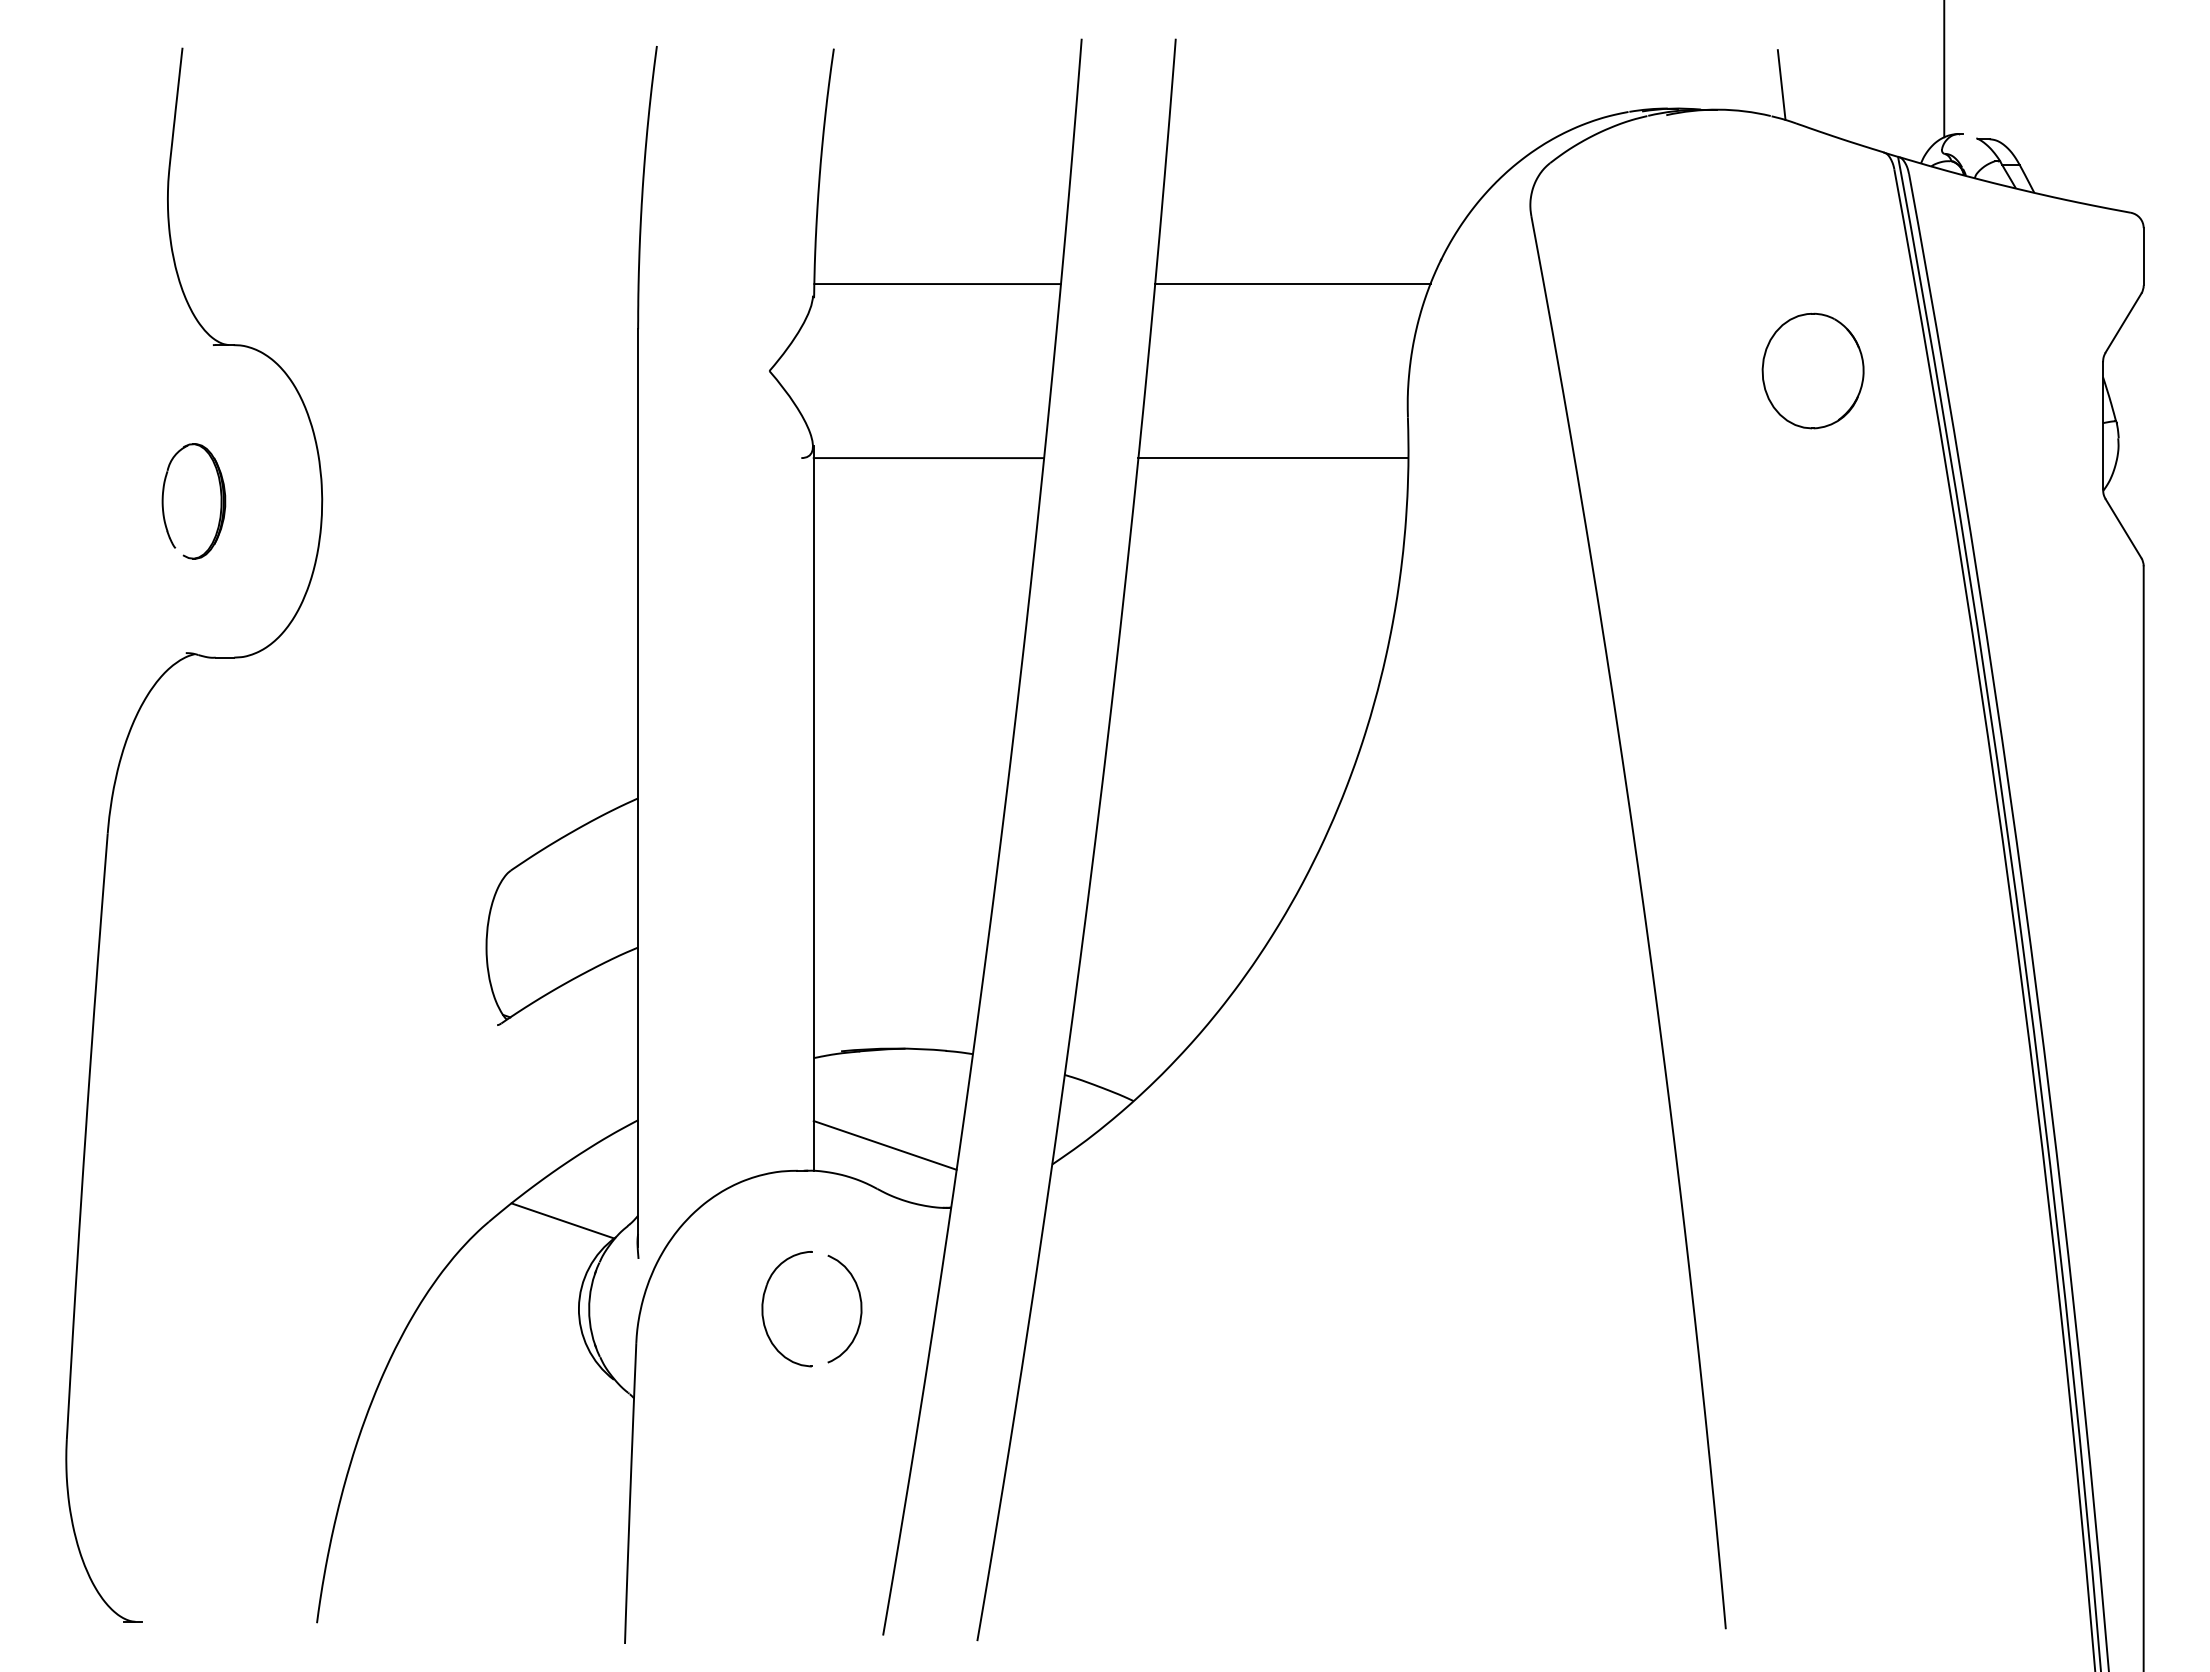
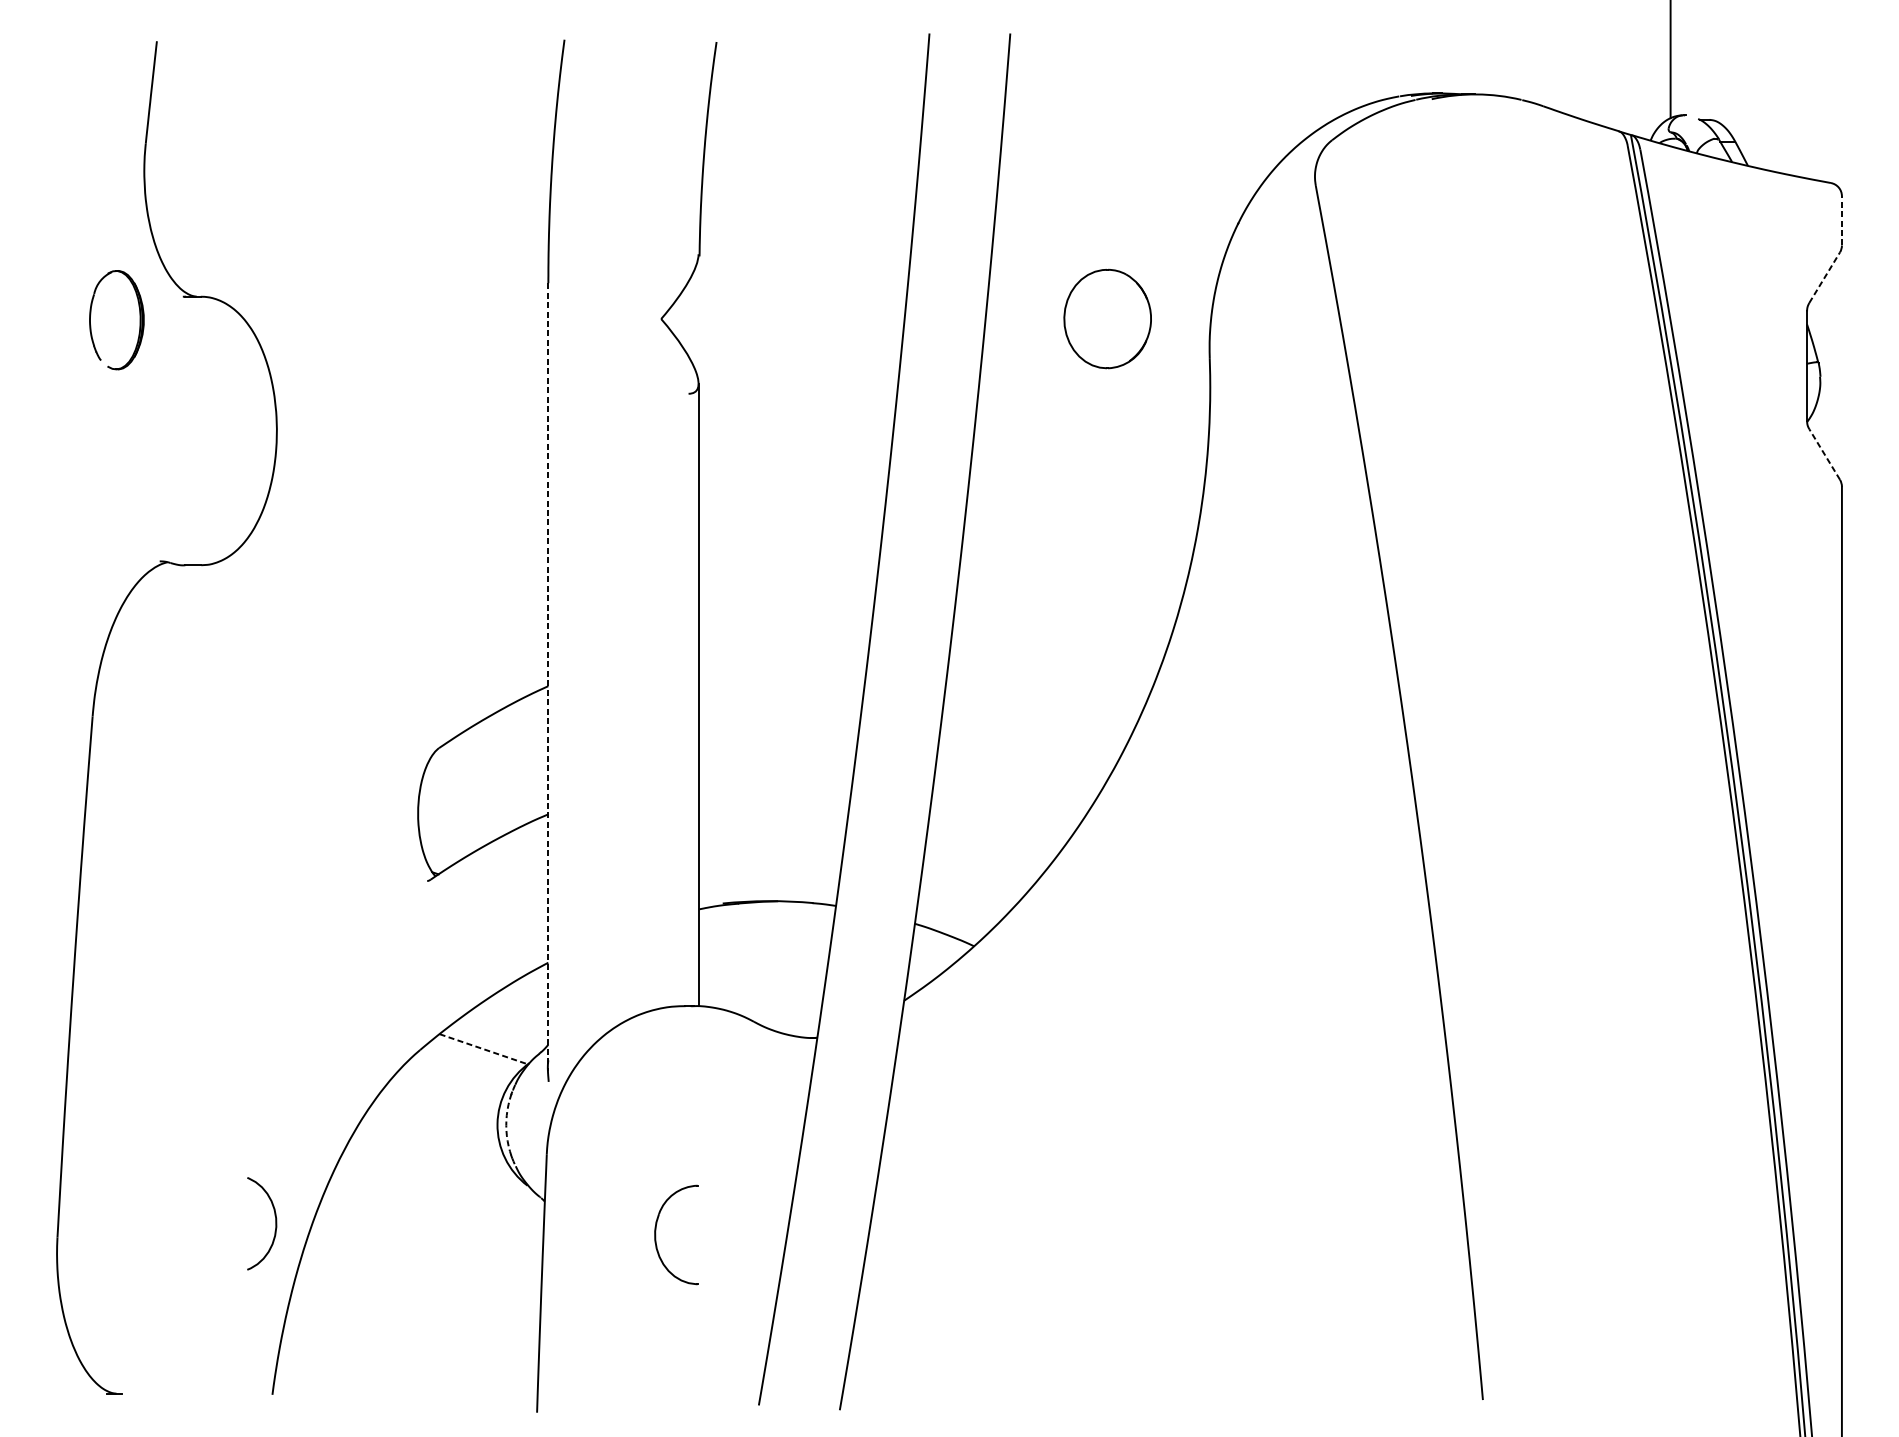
line: (1781, 84) -> (1530, 72), removed
line: (2143, 256) -> (1841, 220), solid -> dashed
line: (937, 284) -> (805, 244), removed
line: (1292, 284) -> (1110, 244), removed
line: (2123, 322) -> (1824, 277), solid -> dashed
part: (1812, 370) -> (1107, 318), moved
line: (928, 458) -> (797, 394), removed
line: (1273, 458) -> (1094, 394), removed
part: (220, 501) -> (139, 320), moved
line: (2123, 528) -> (1824, 454), solid -> dashed
line: (638, 788) -> (548, 677), solid -> dashed
line: (884, 1145) -> (760, 984), removed
line: (563, 1221) -> (484, 1049), solid -> dashed
curve: (860, 1308) -> (275, 1223), moved
arc: (589, 1309) -> (506, 1125), solid -> dashed
part: (763, 1309) -> (656, 1235), moved

